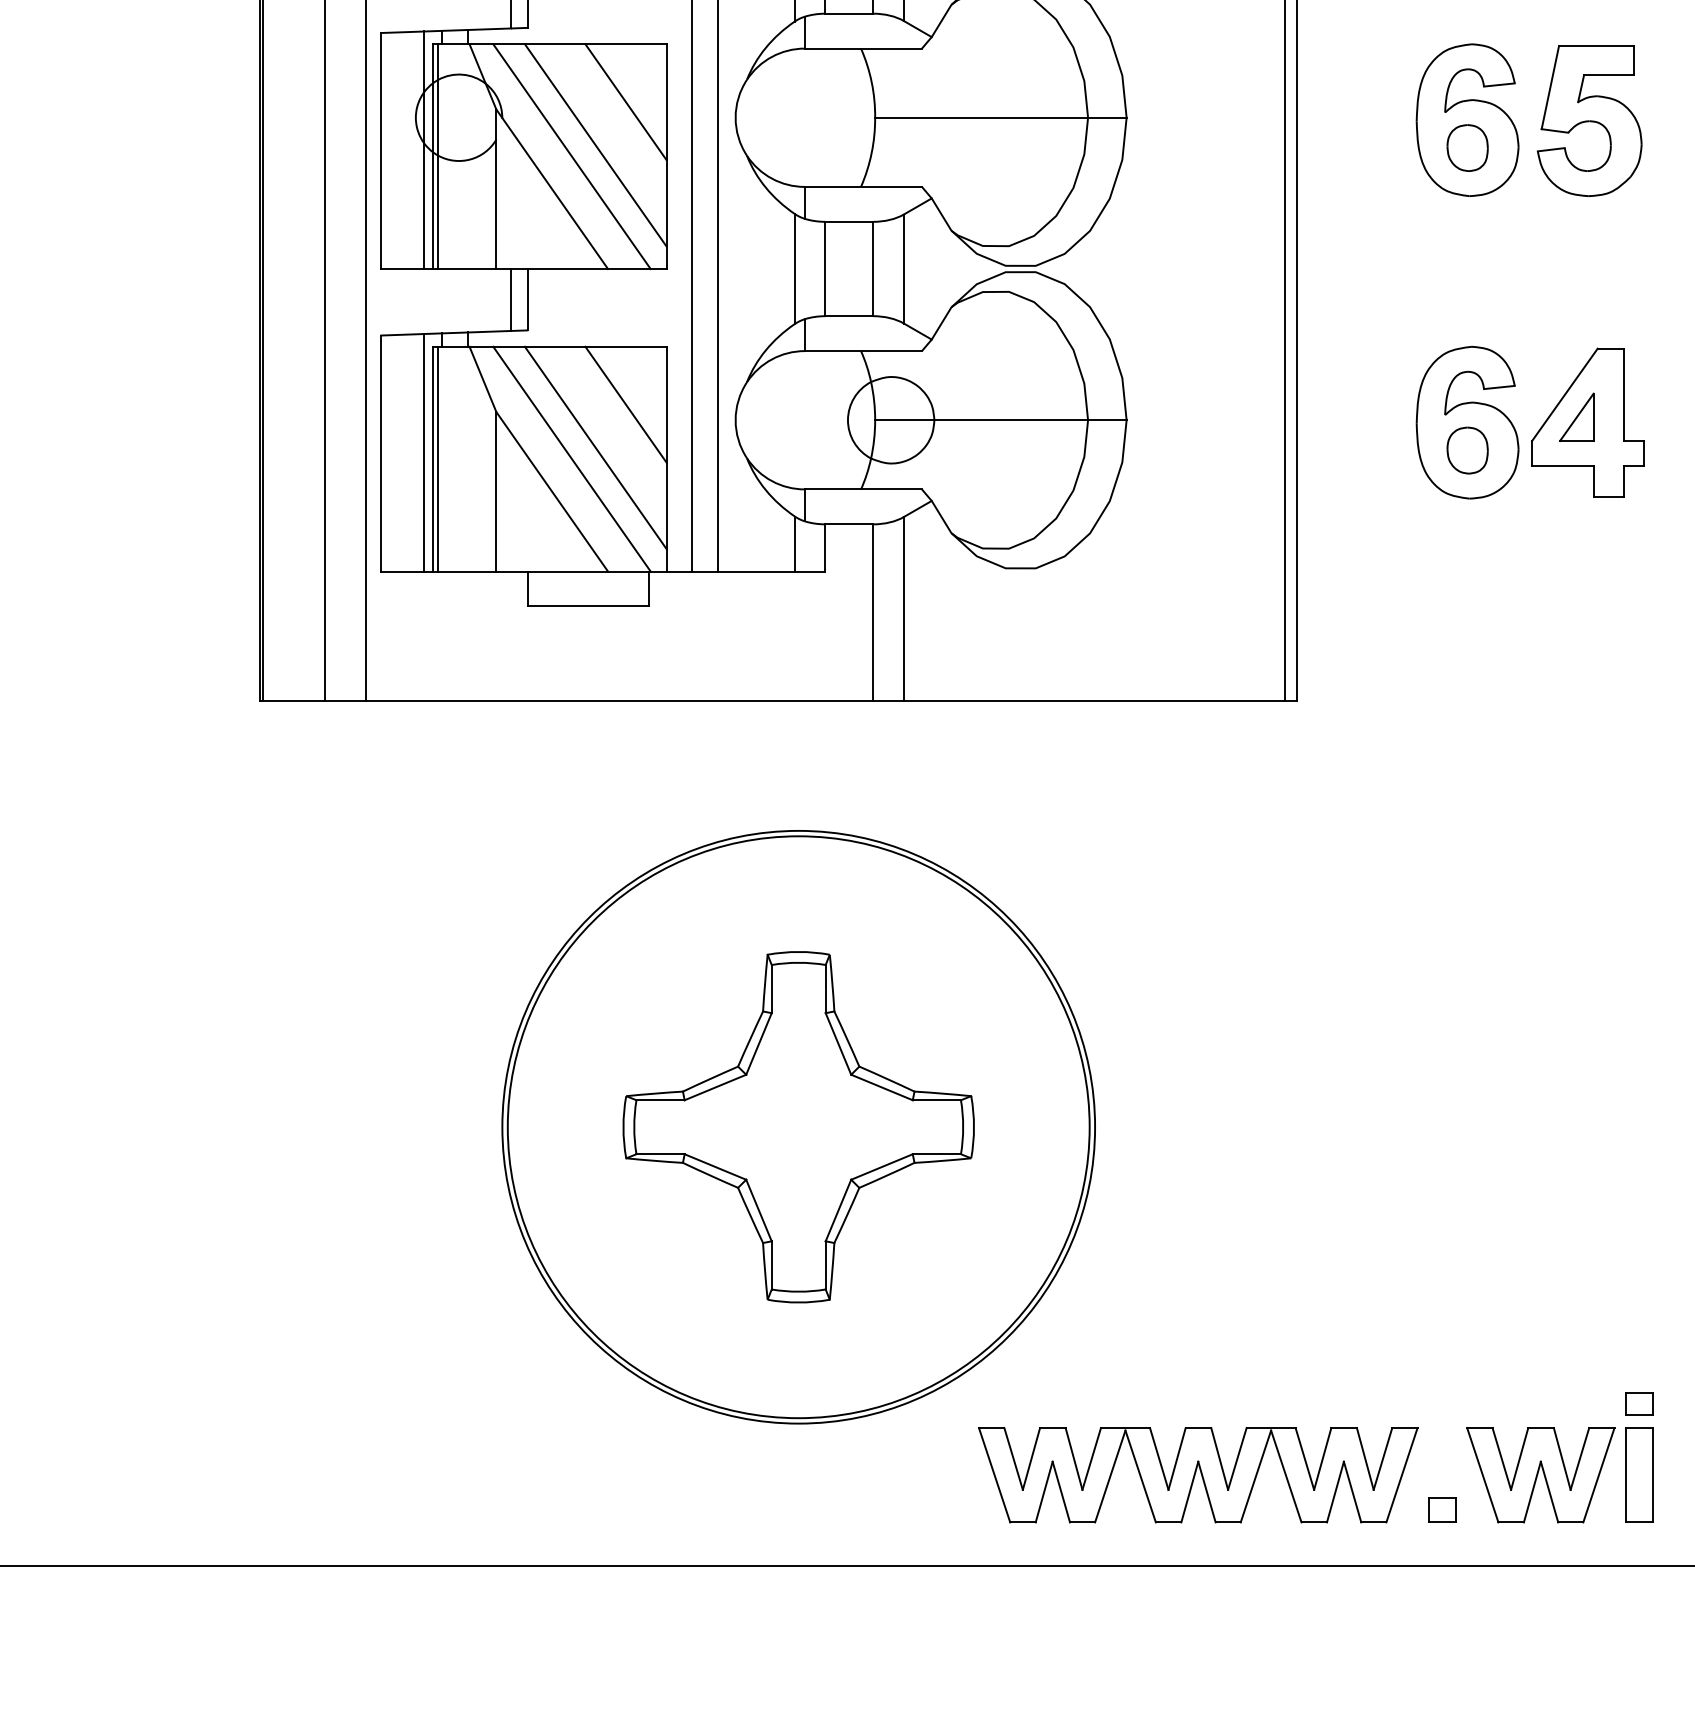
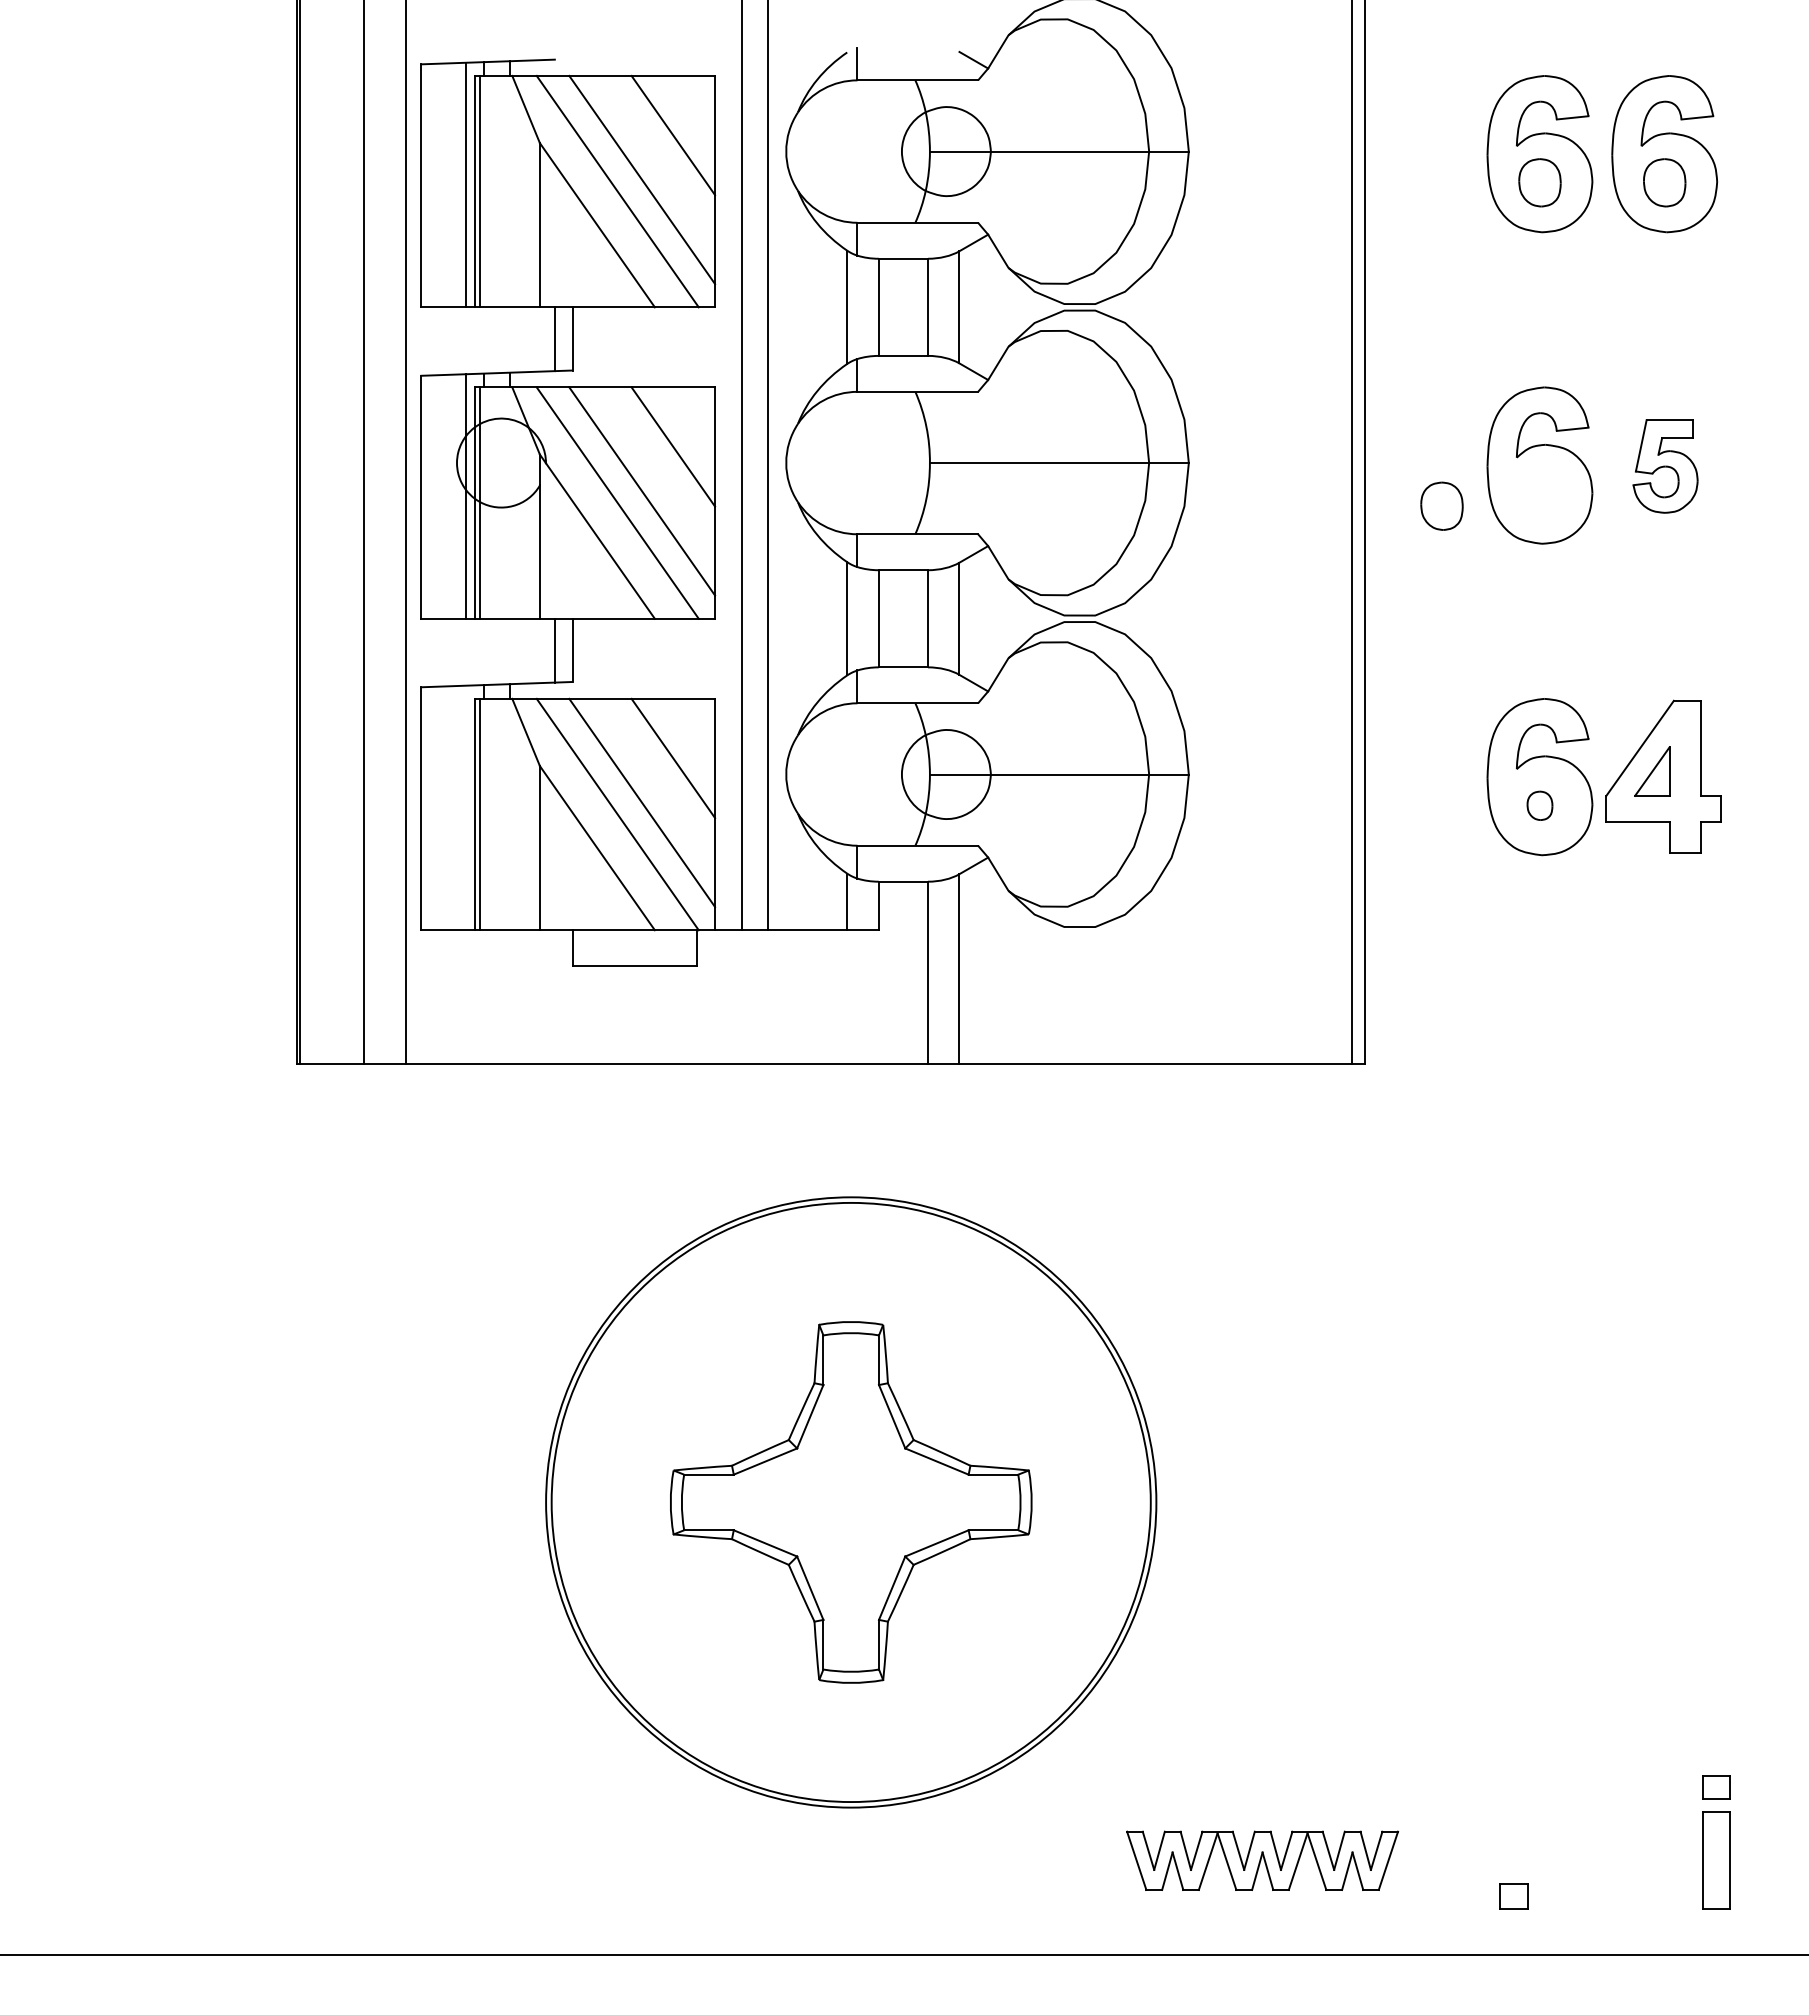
part: (1589, 121) -> (1665, 466), size x0.6
part: (1467, 147) -> (1441, 505), moved
part: (1467, 450) -> (1539, 805), size x0.6
line: (424, 452) -> (465, 807), removed
part: (1198, 1474) -> (1262, 1860), size x0.6
part: (1540, 1474) -> (1615, 1860), removed

